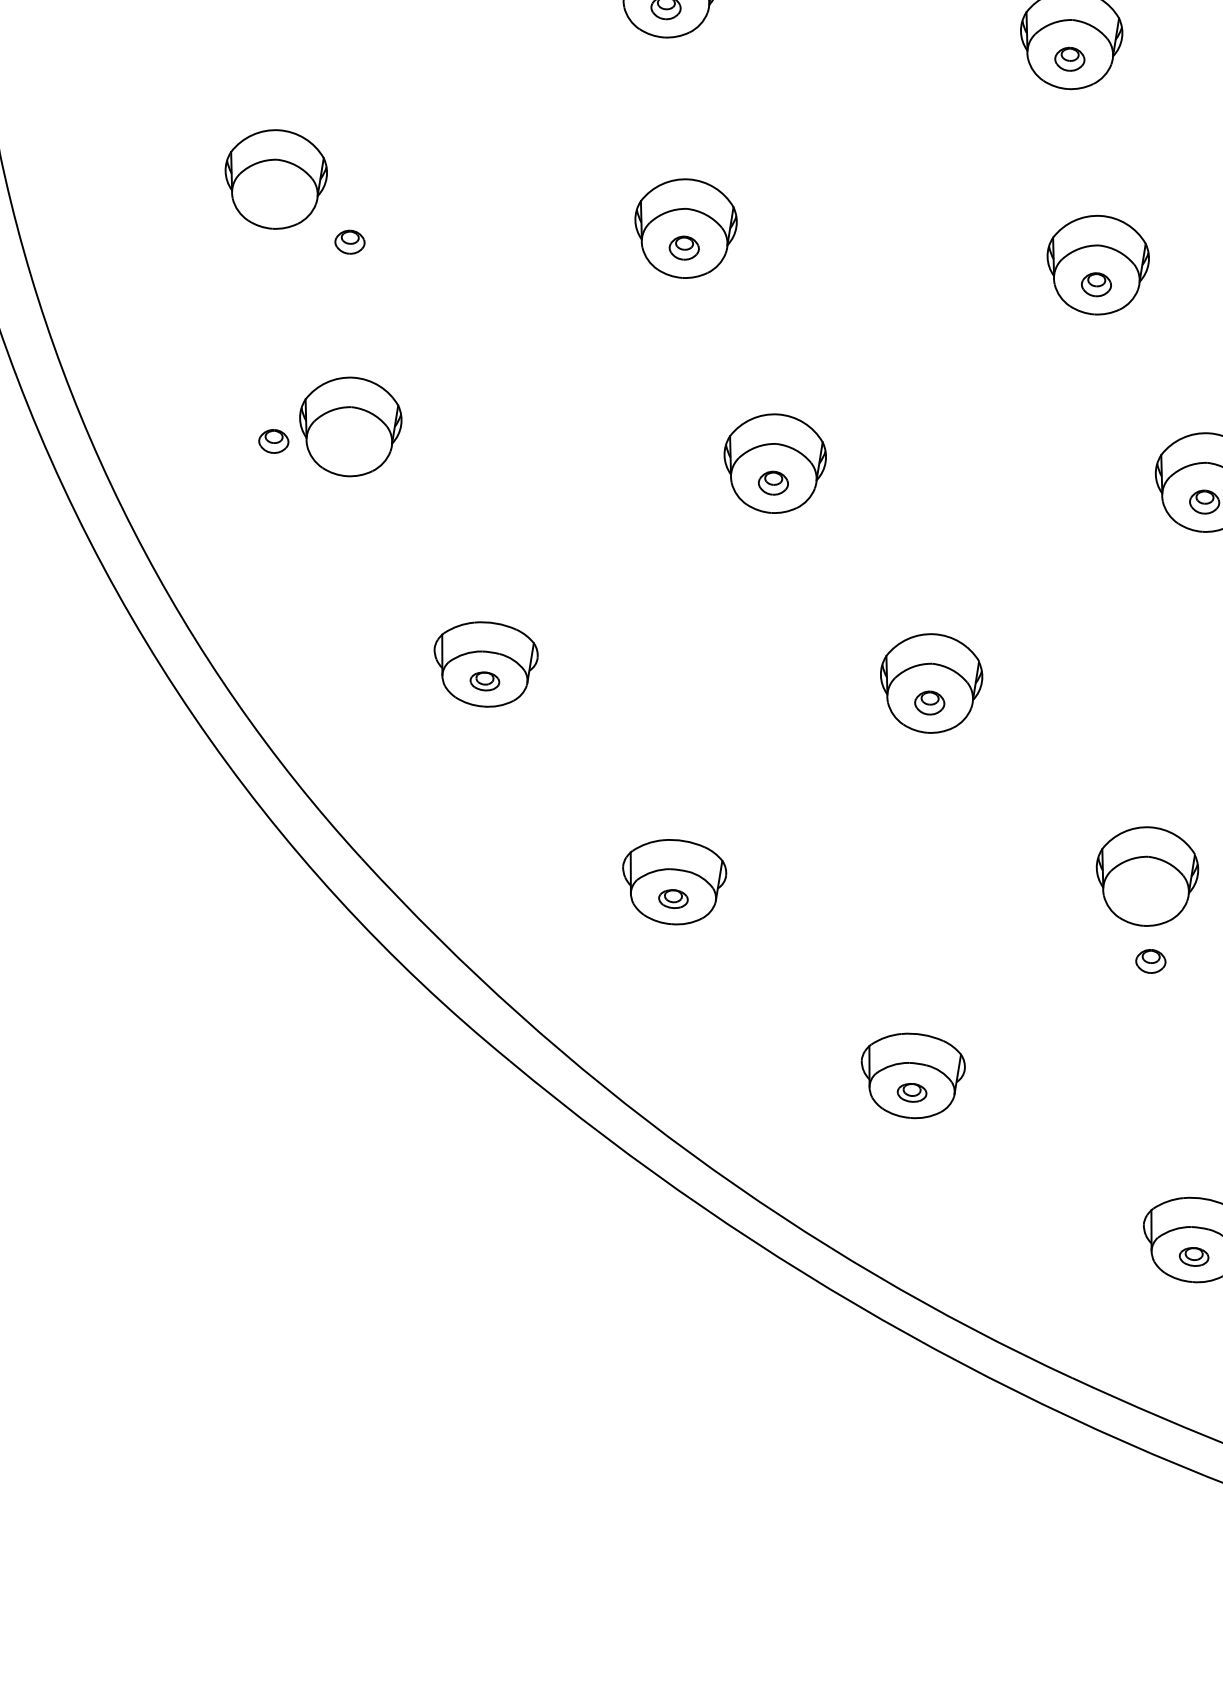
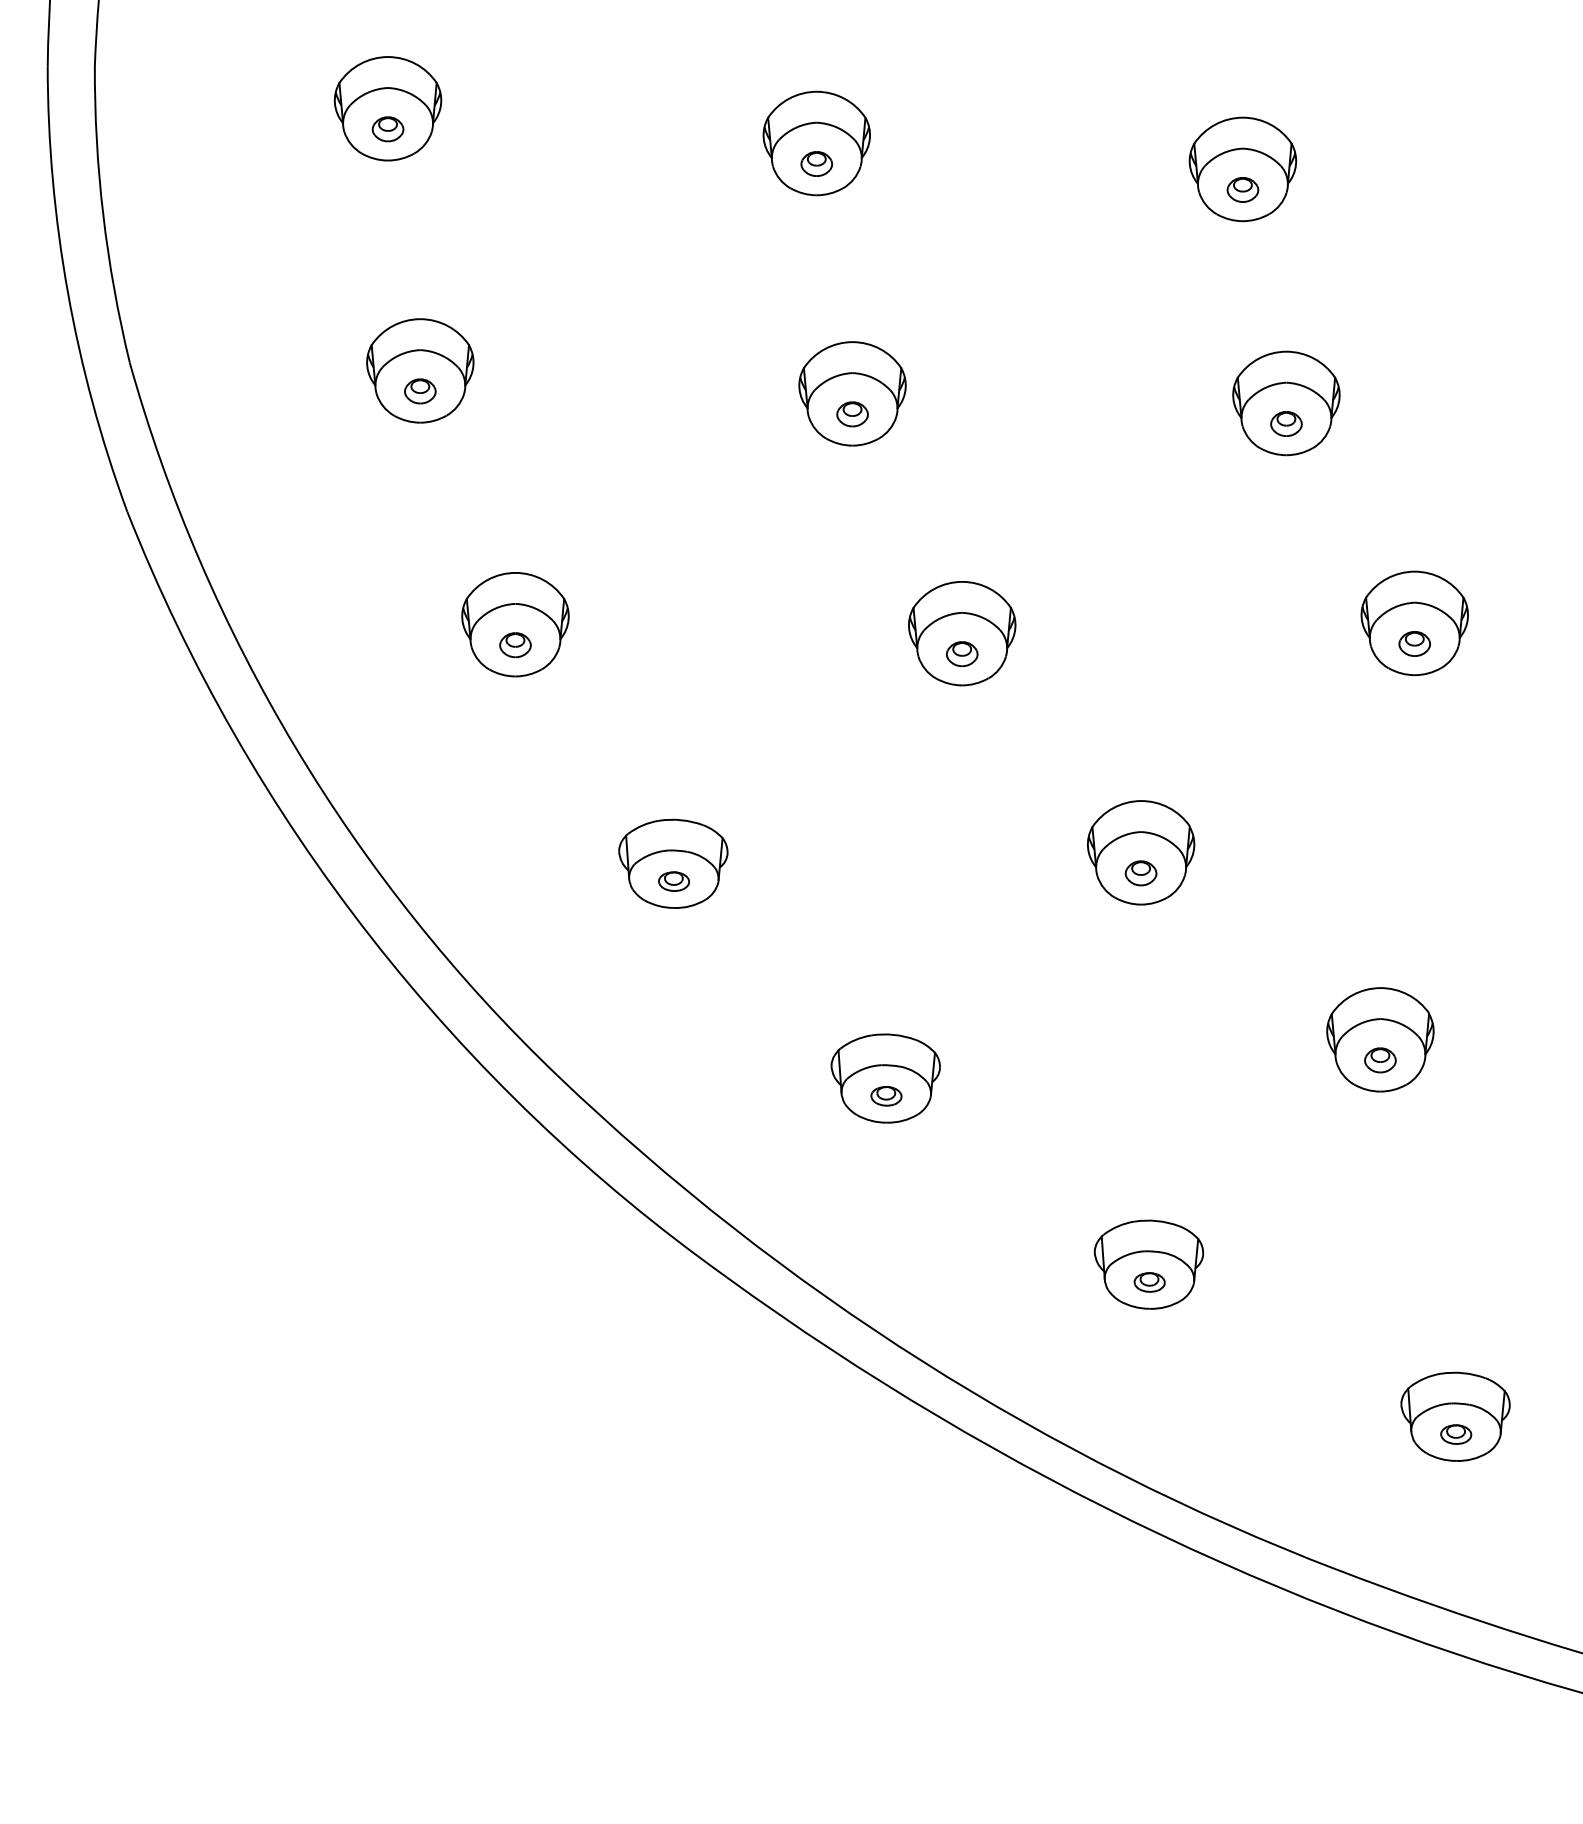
part: (350, 242) -> (420, 391), moved
part: (273, 441) -> (515, 645), moved
part: (1150, 961) -> (1380, 1060), moved

